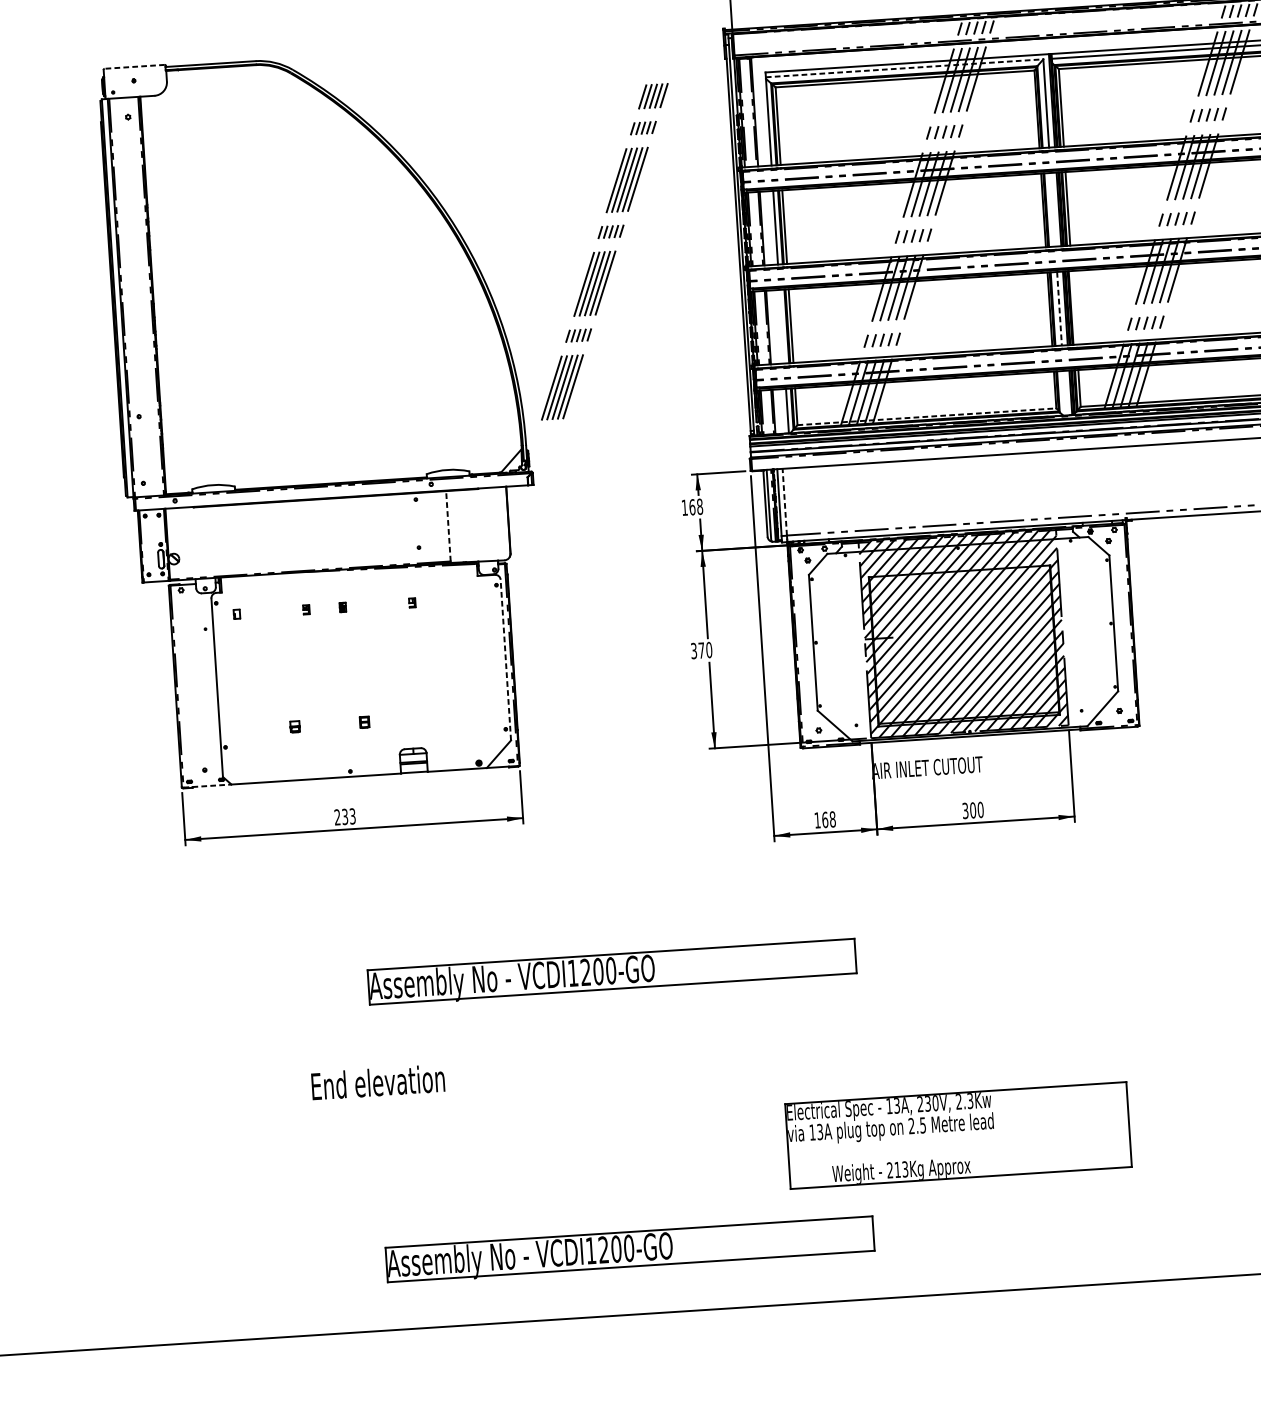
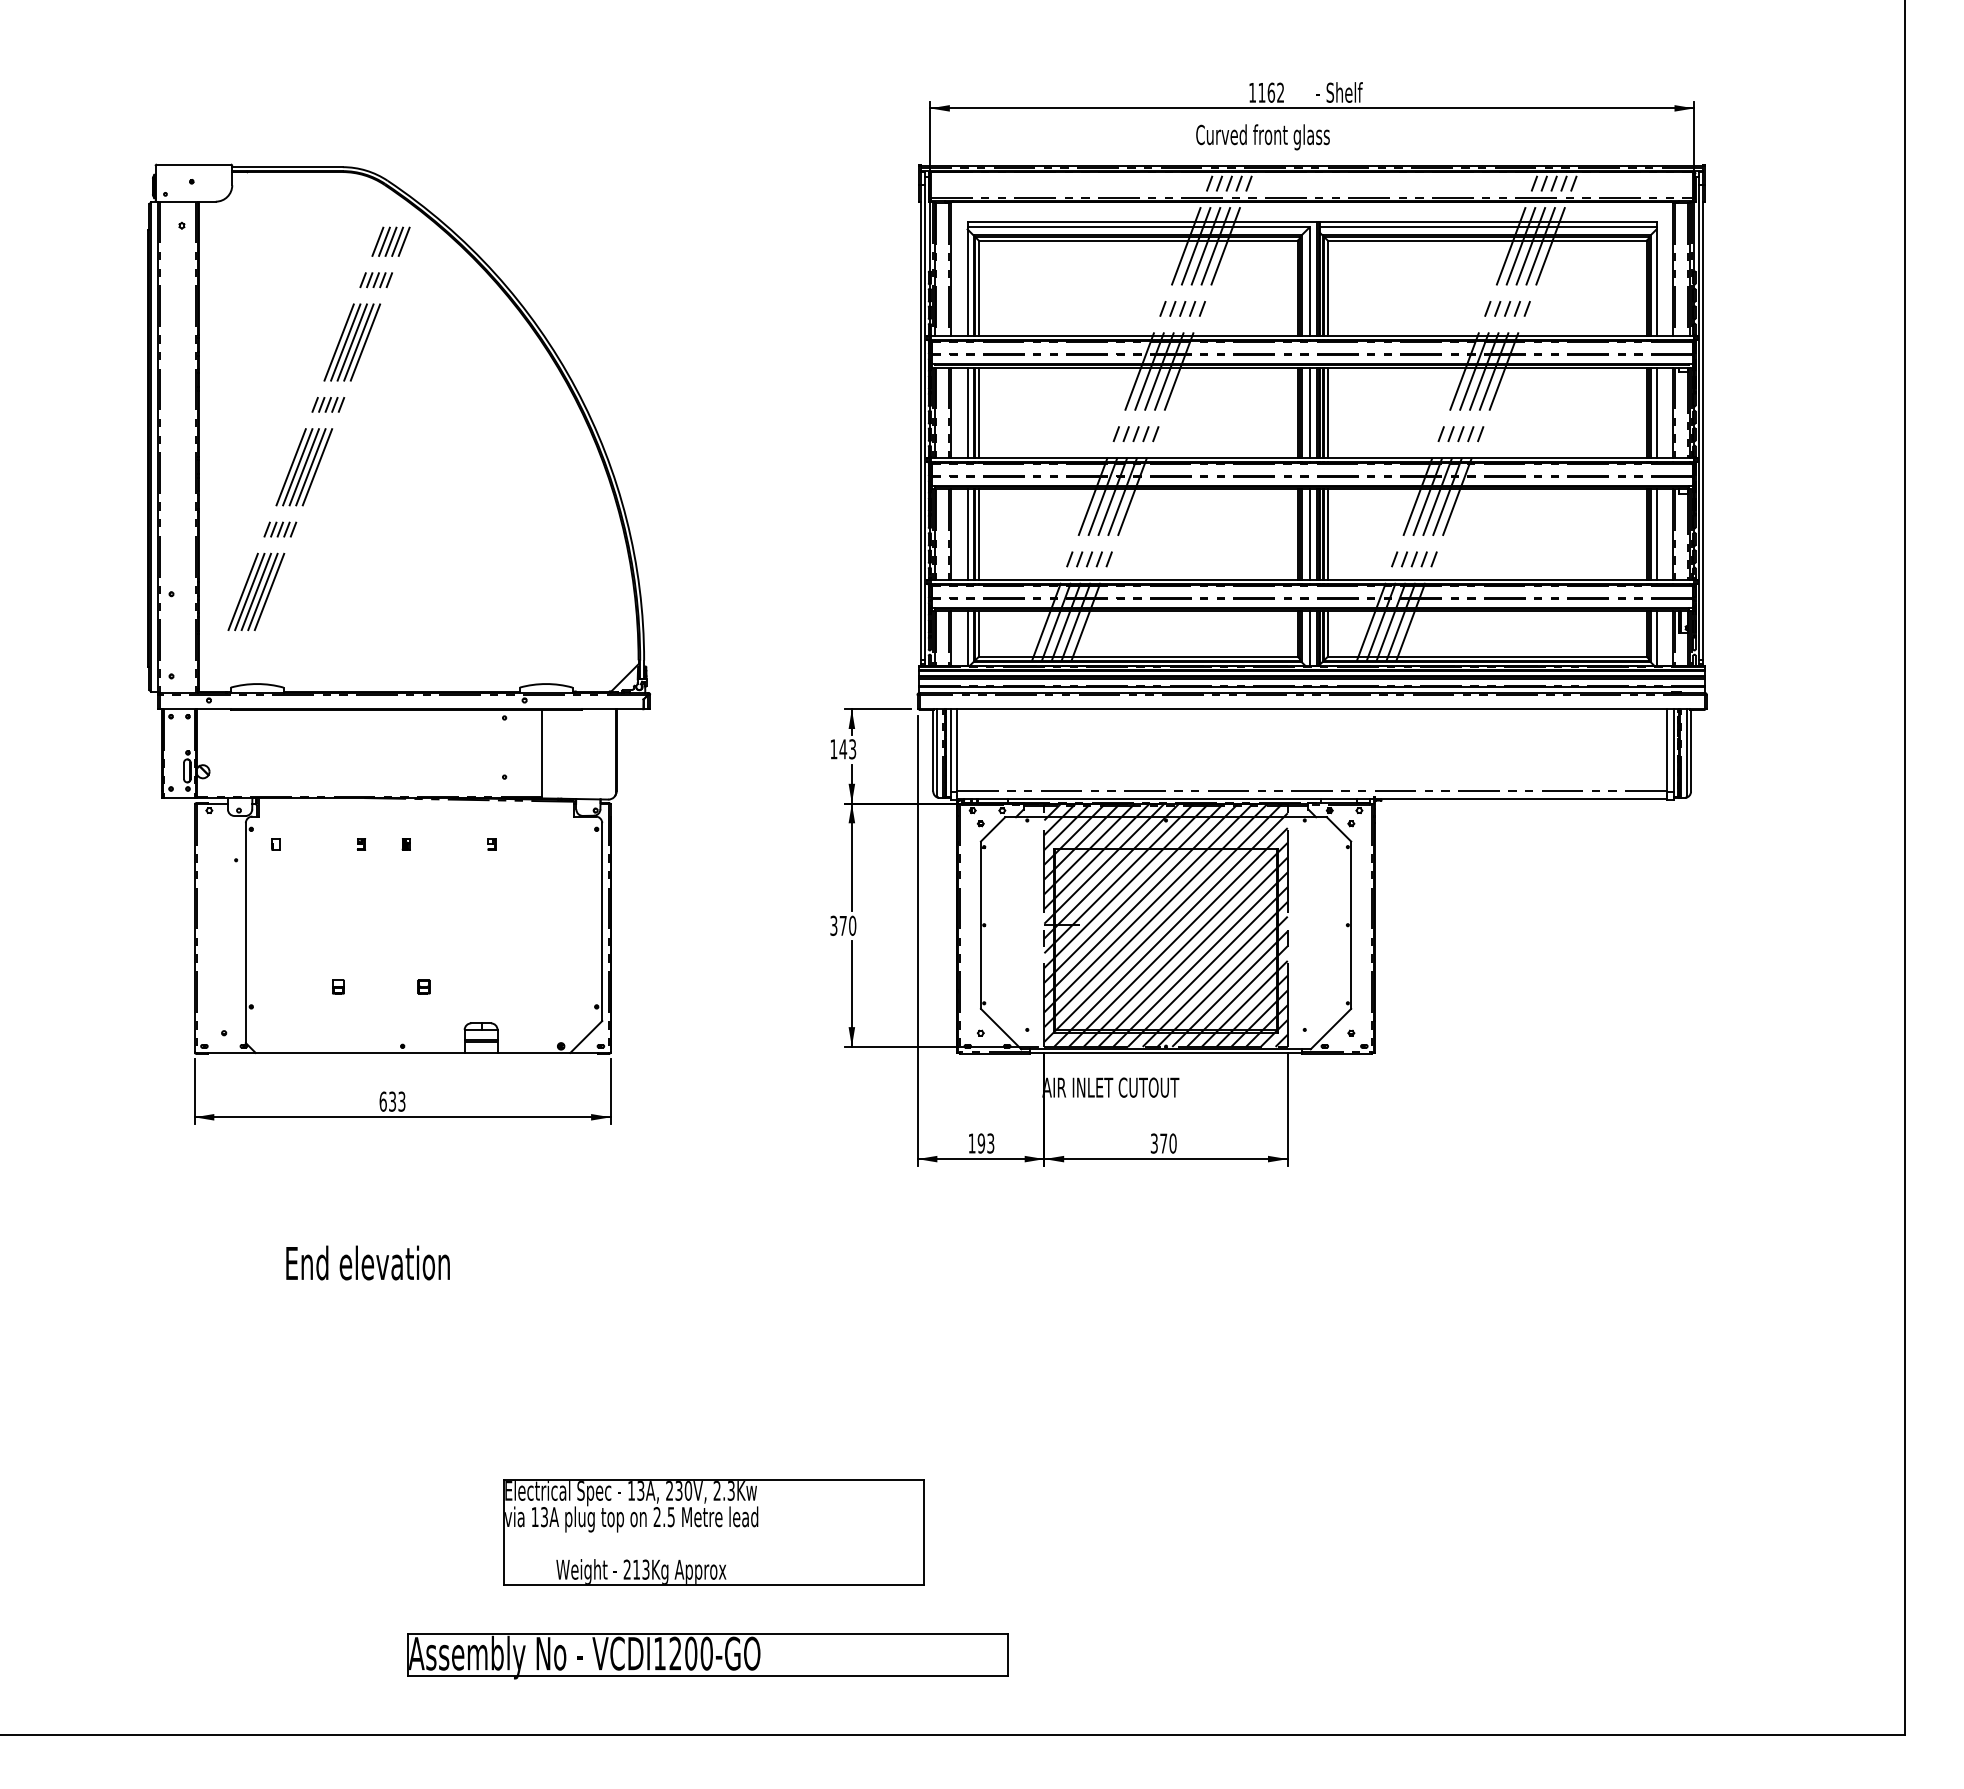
line: (134, 66) -> (193, 164), dashed -> solid
line: (904, 68) -> (1138, 227), dashed -> solid
line: (1053, 209) -> (1309, 412), added
part: (604, 251) -> (318, 428), moved
line: (1074, 307) -> (1327, 534), added
line: (1059, 309) -> (1309, 535), dashed -> solid
line: (781, 326) -> (967, 534), added
line: (1064, 392) -> (1309, 638), added
line: (927, 416) -> (1138, 656), dashed -> solid
line: (785, 501) -> (957, 749), dashed -> solid
text: (695, 507) -> (847, 749), 168 -> 143
line: (448, 525) -> (542, 752), dashed -> solid
line: (506, 660) -> (602, 922), dashed -> solid
line: (207, 785) -> (226, 1052), dashed -> solid
text: (972, 810) -> (1163, 1143), 300 -> 370
text: (336, 817) -> (382, 1101), 233 -> 633
text: (828, 819) -> (985, 1143), 168 -> 193
part: (611, 973) -> (707, 1314), removed
text: (377, 1081) -> (367, 1262), moved
part: (958, 1135) -> (713, 1532), moved

